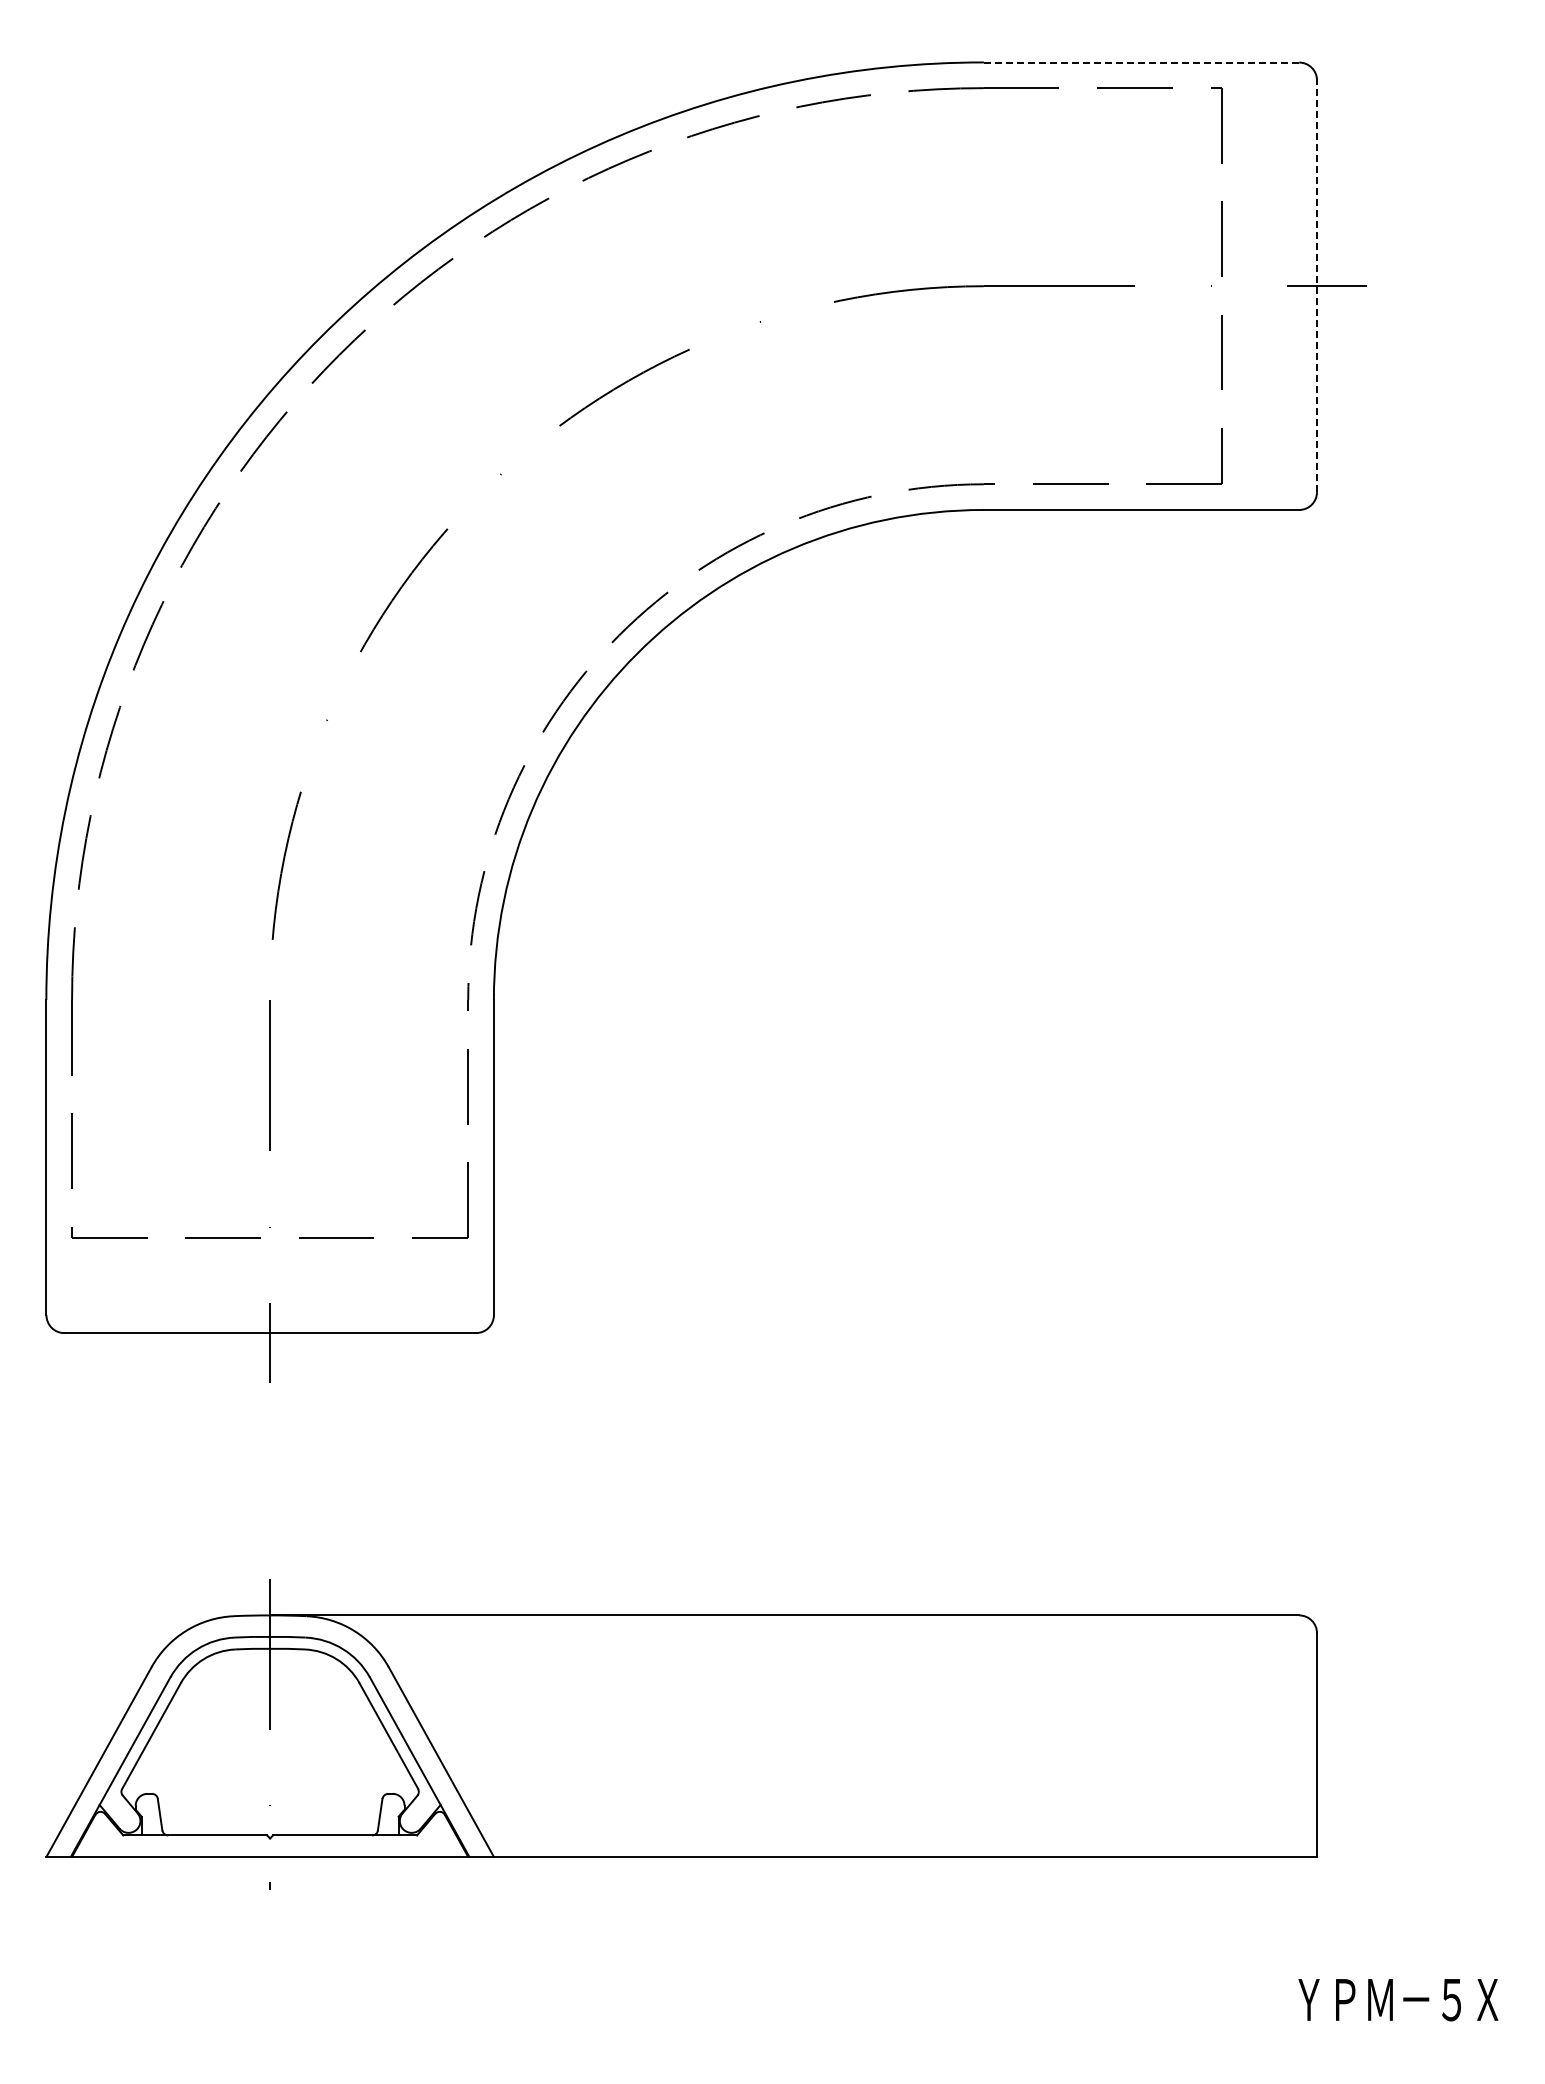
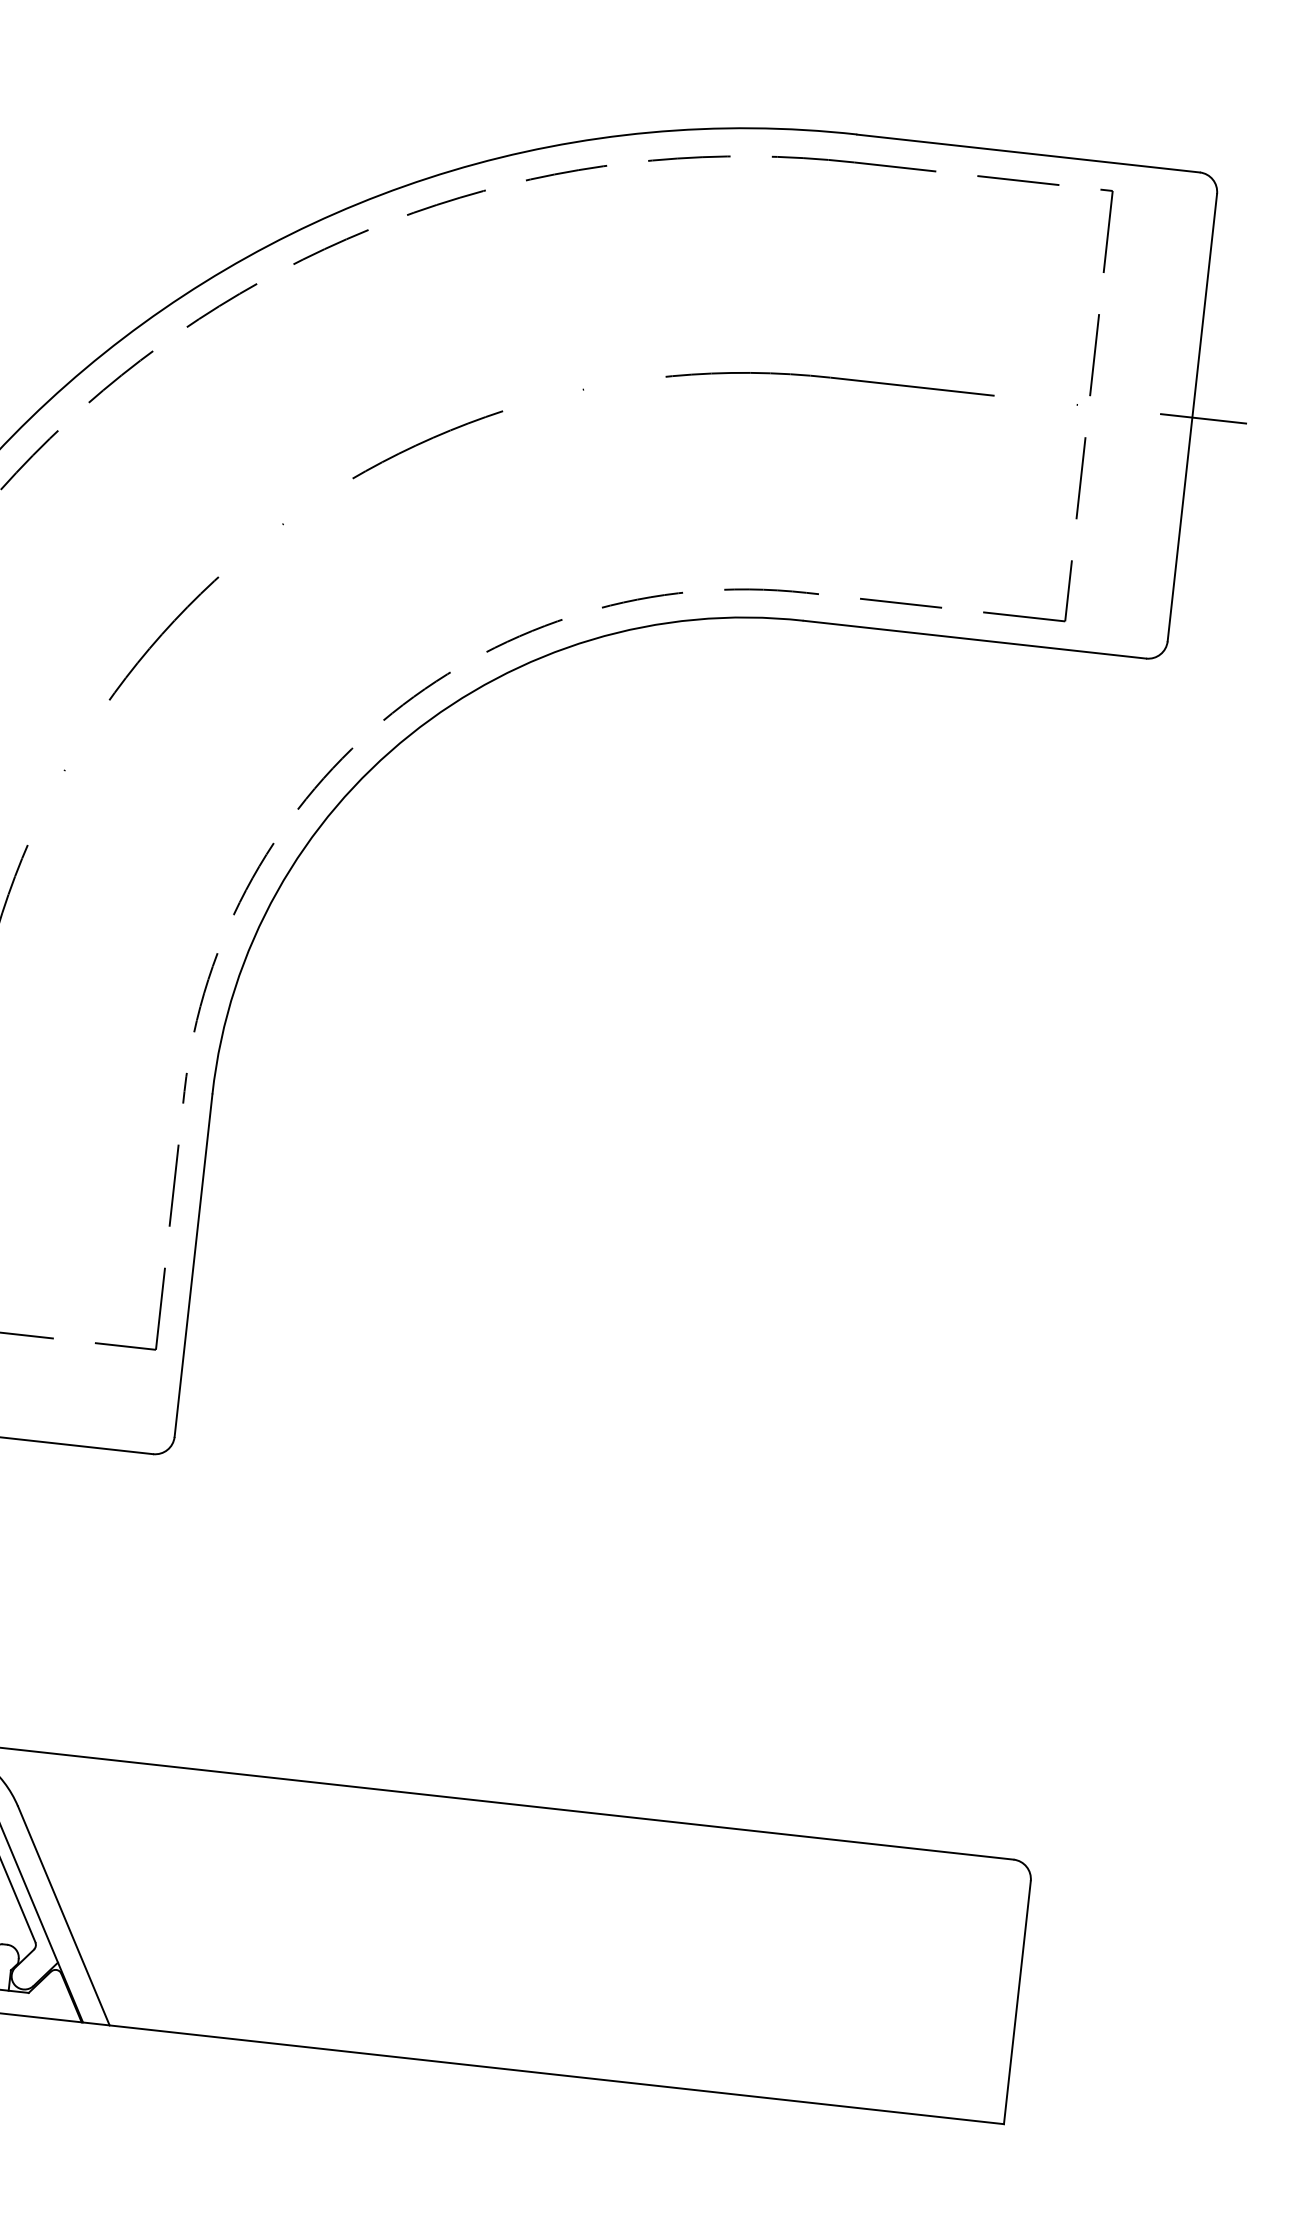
line: (1141, 62) -> (1028, 153), dashed -> solid
line: (1317, 286) -> (1192, 417), dashed -> solid

